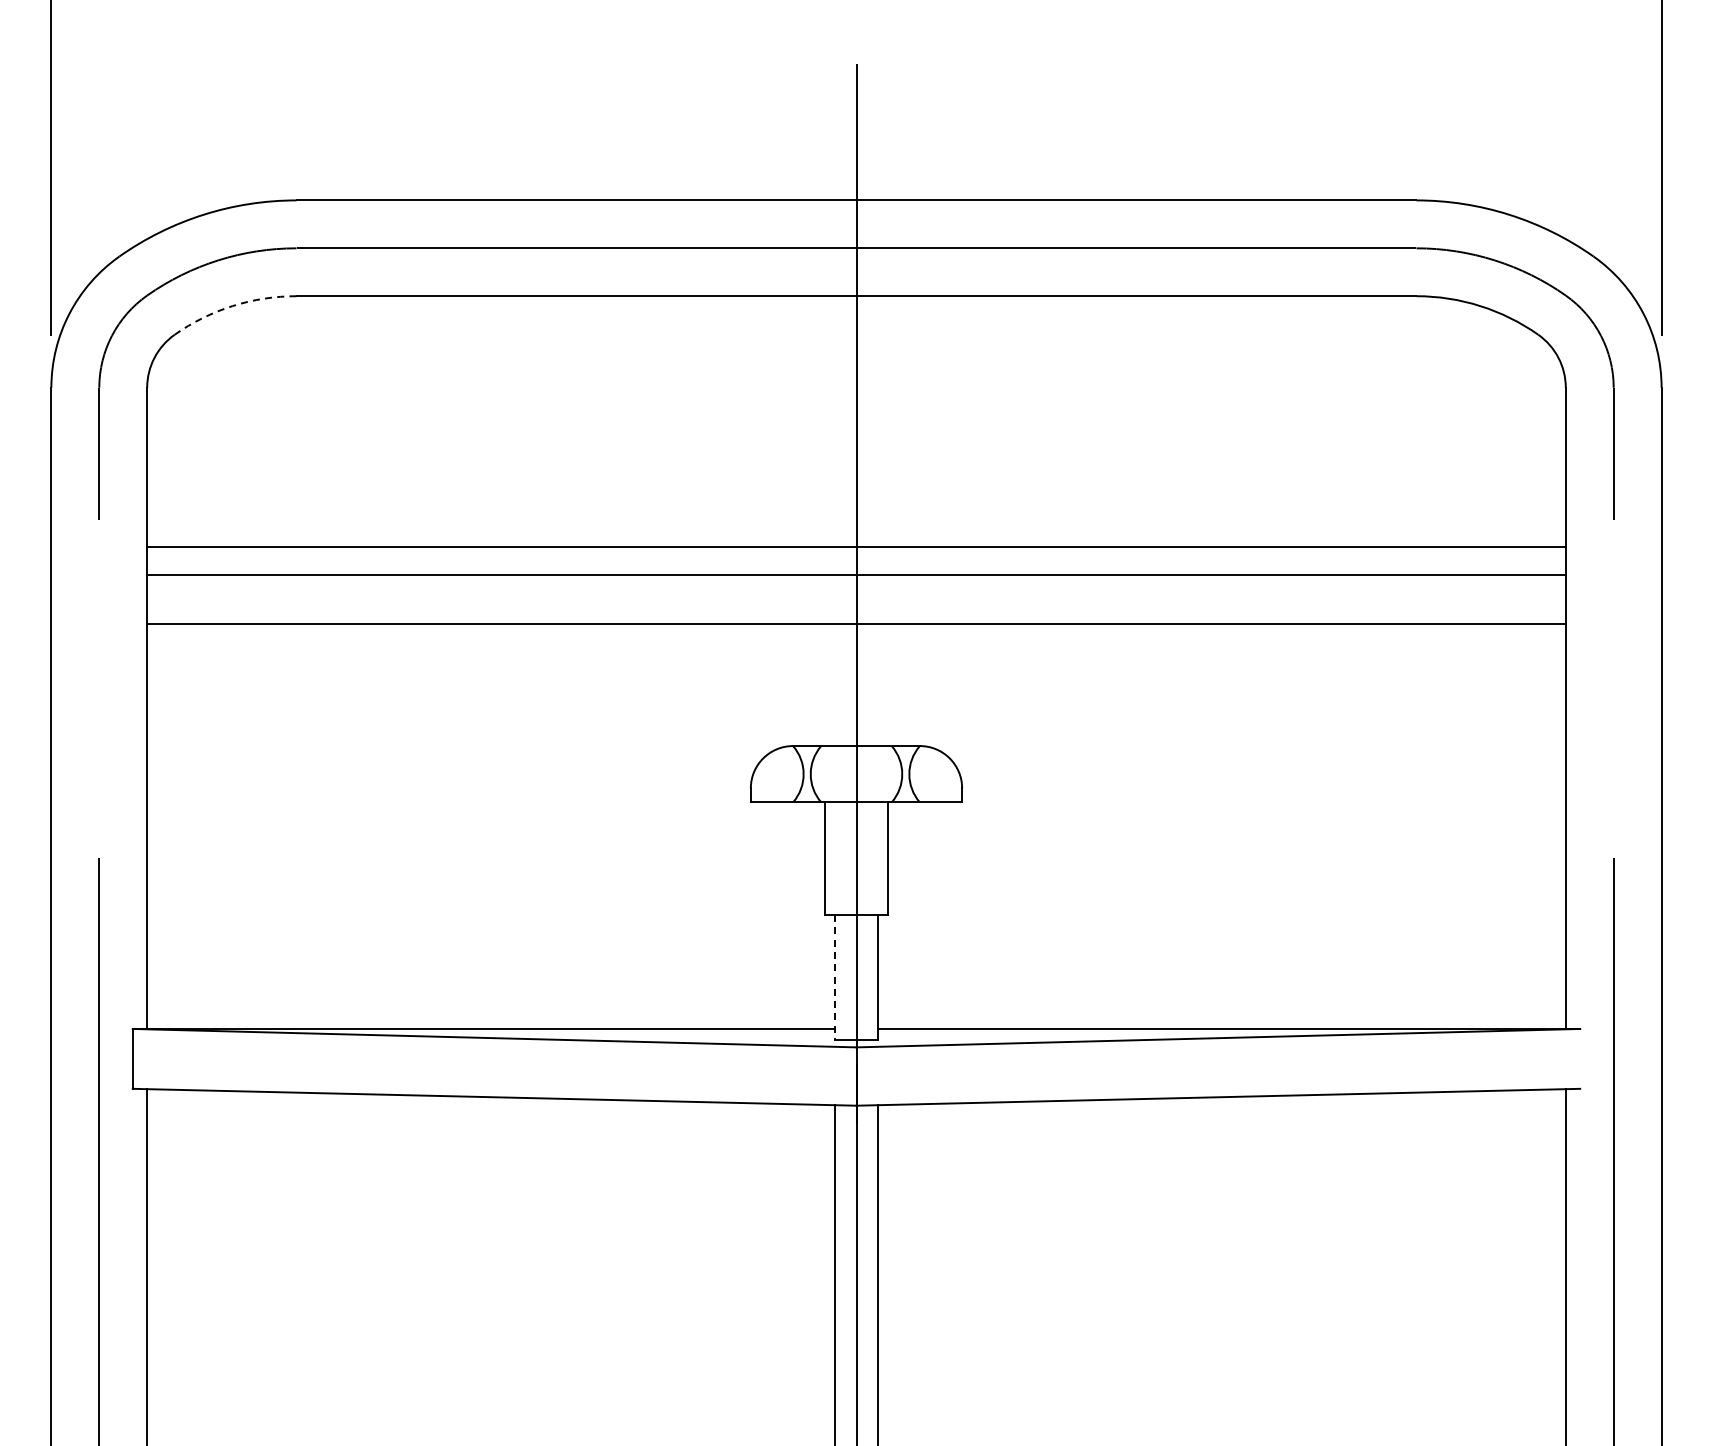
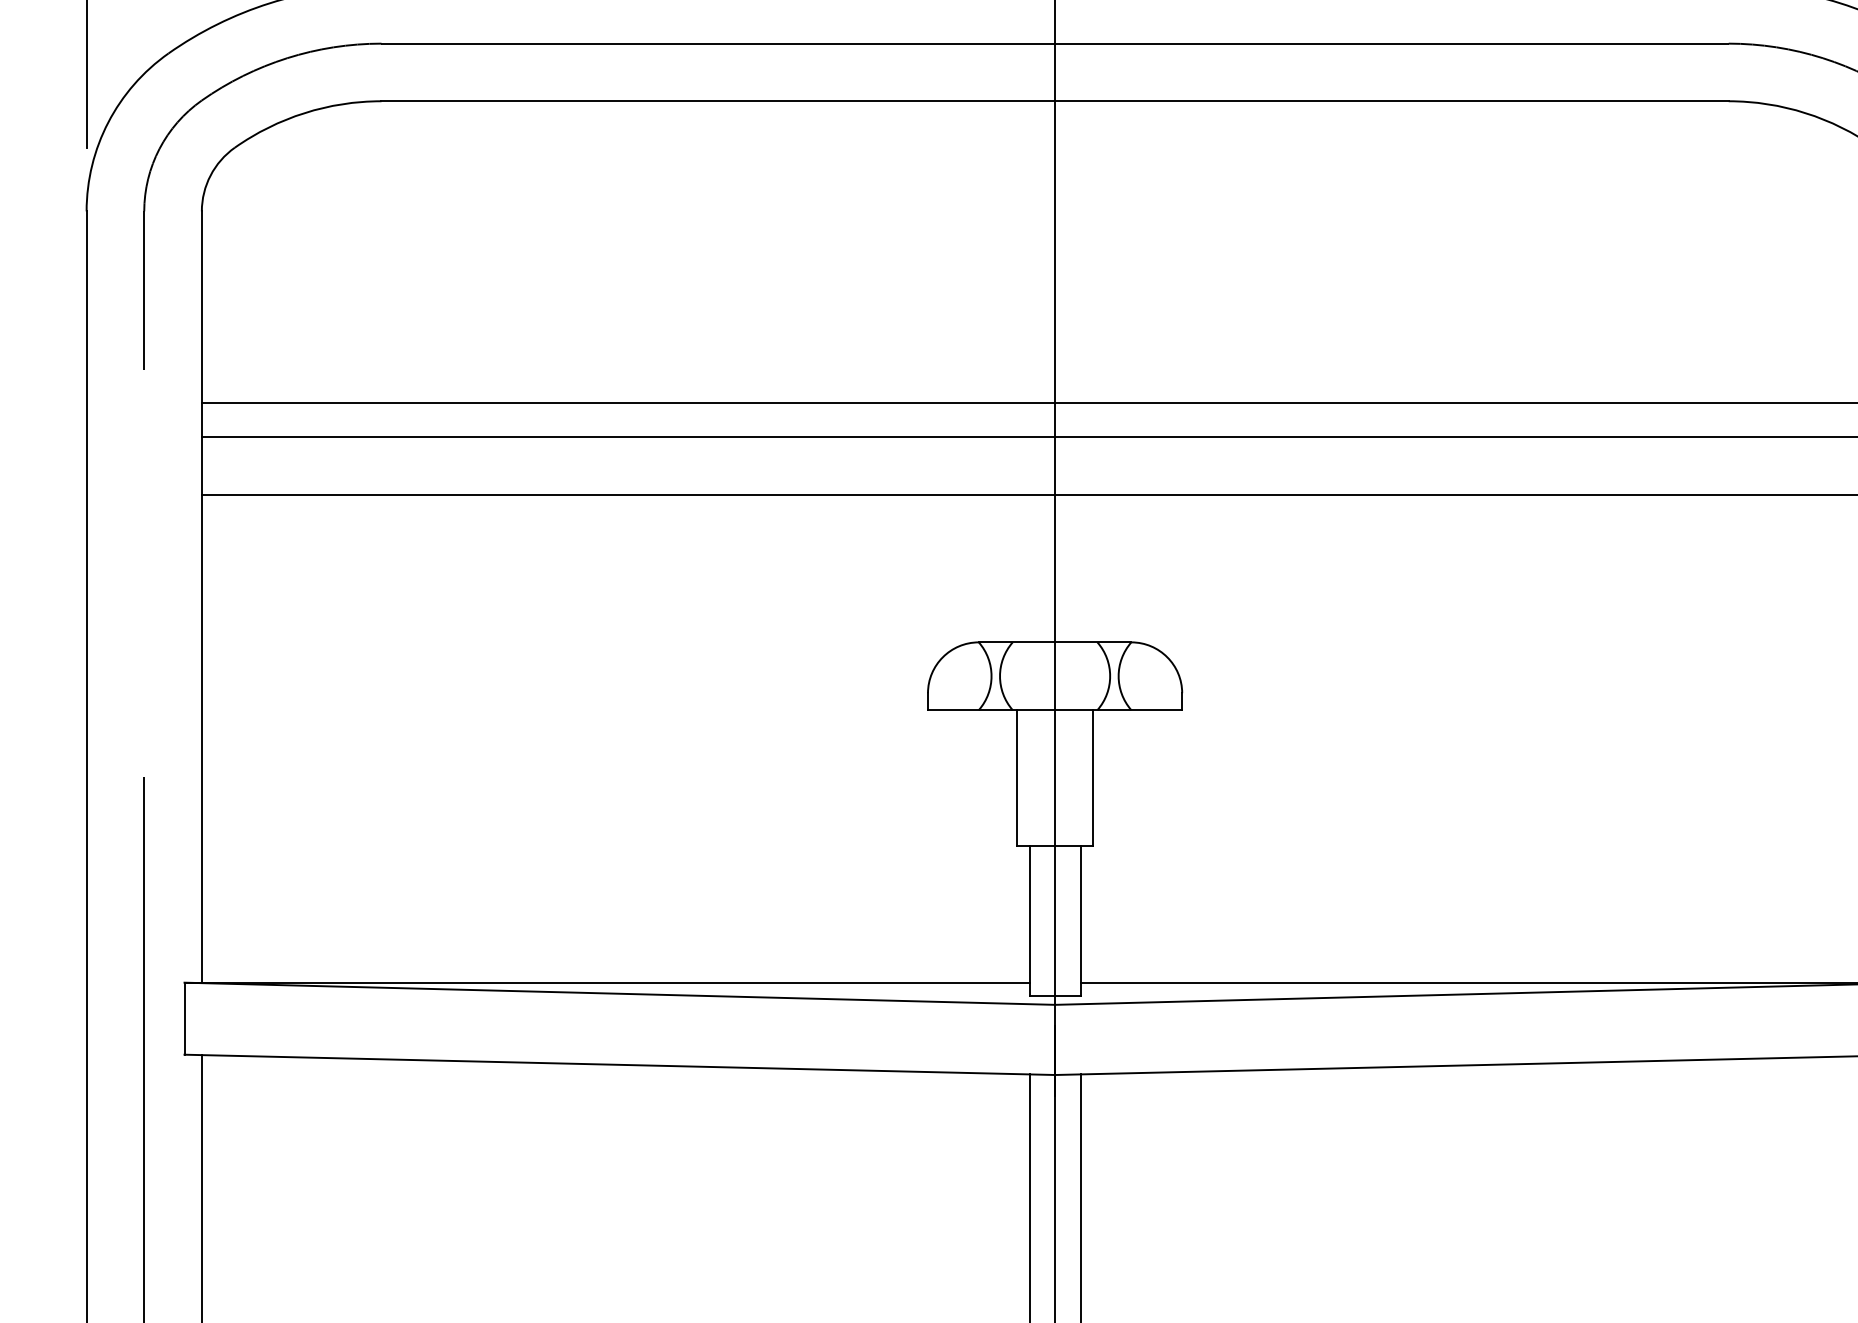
arc: (232, 306) -> (304, 113), dashed -> solid
line: (835, 977) -> (1029, 920), dashed -> solid

